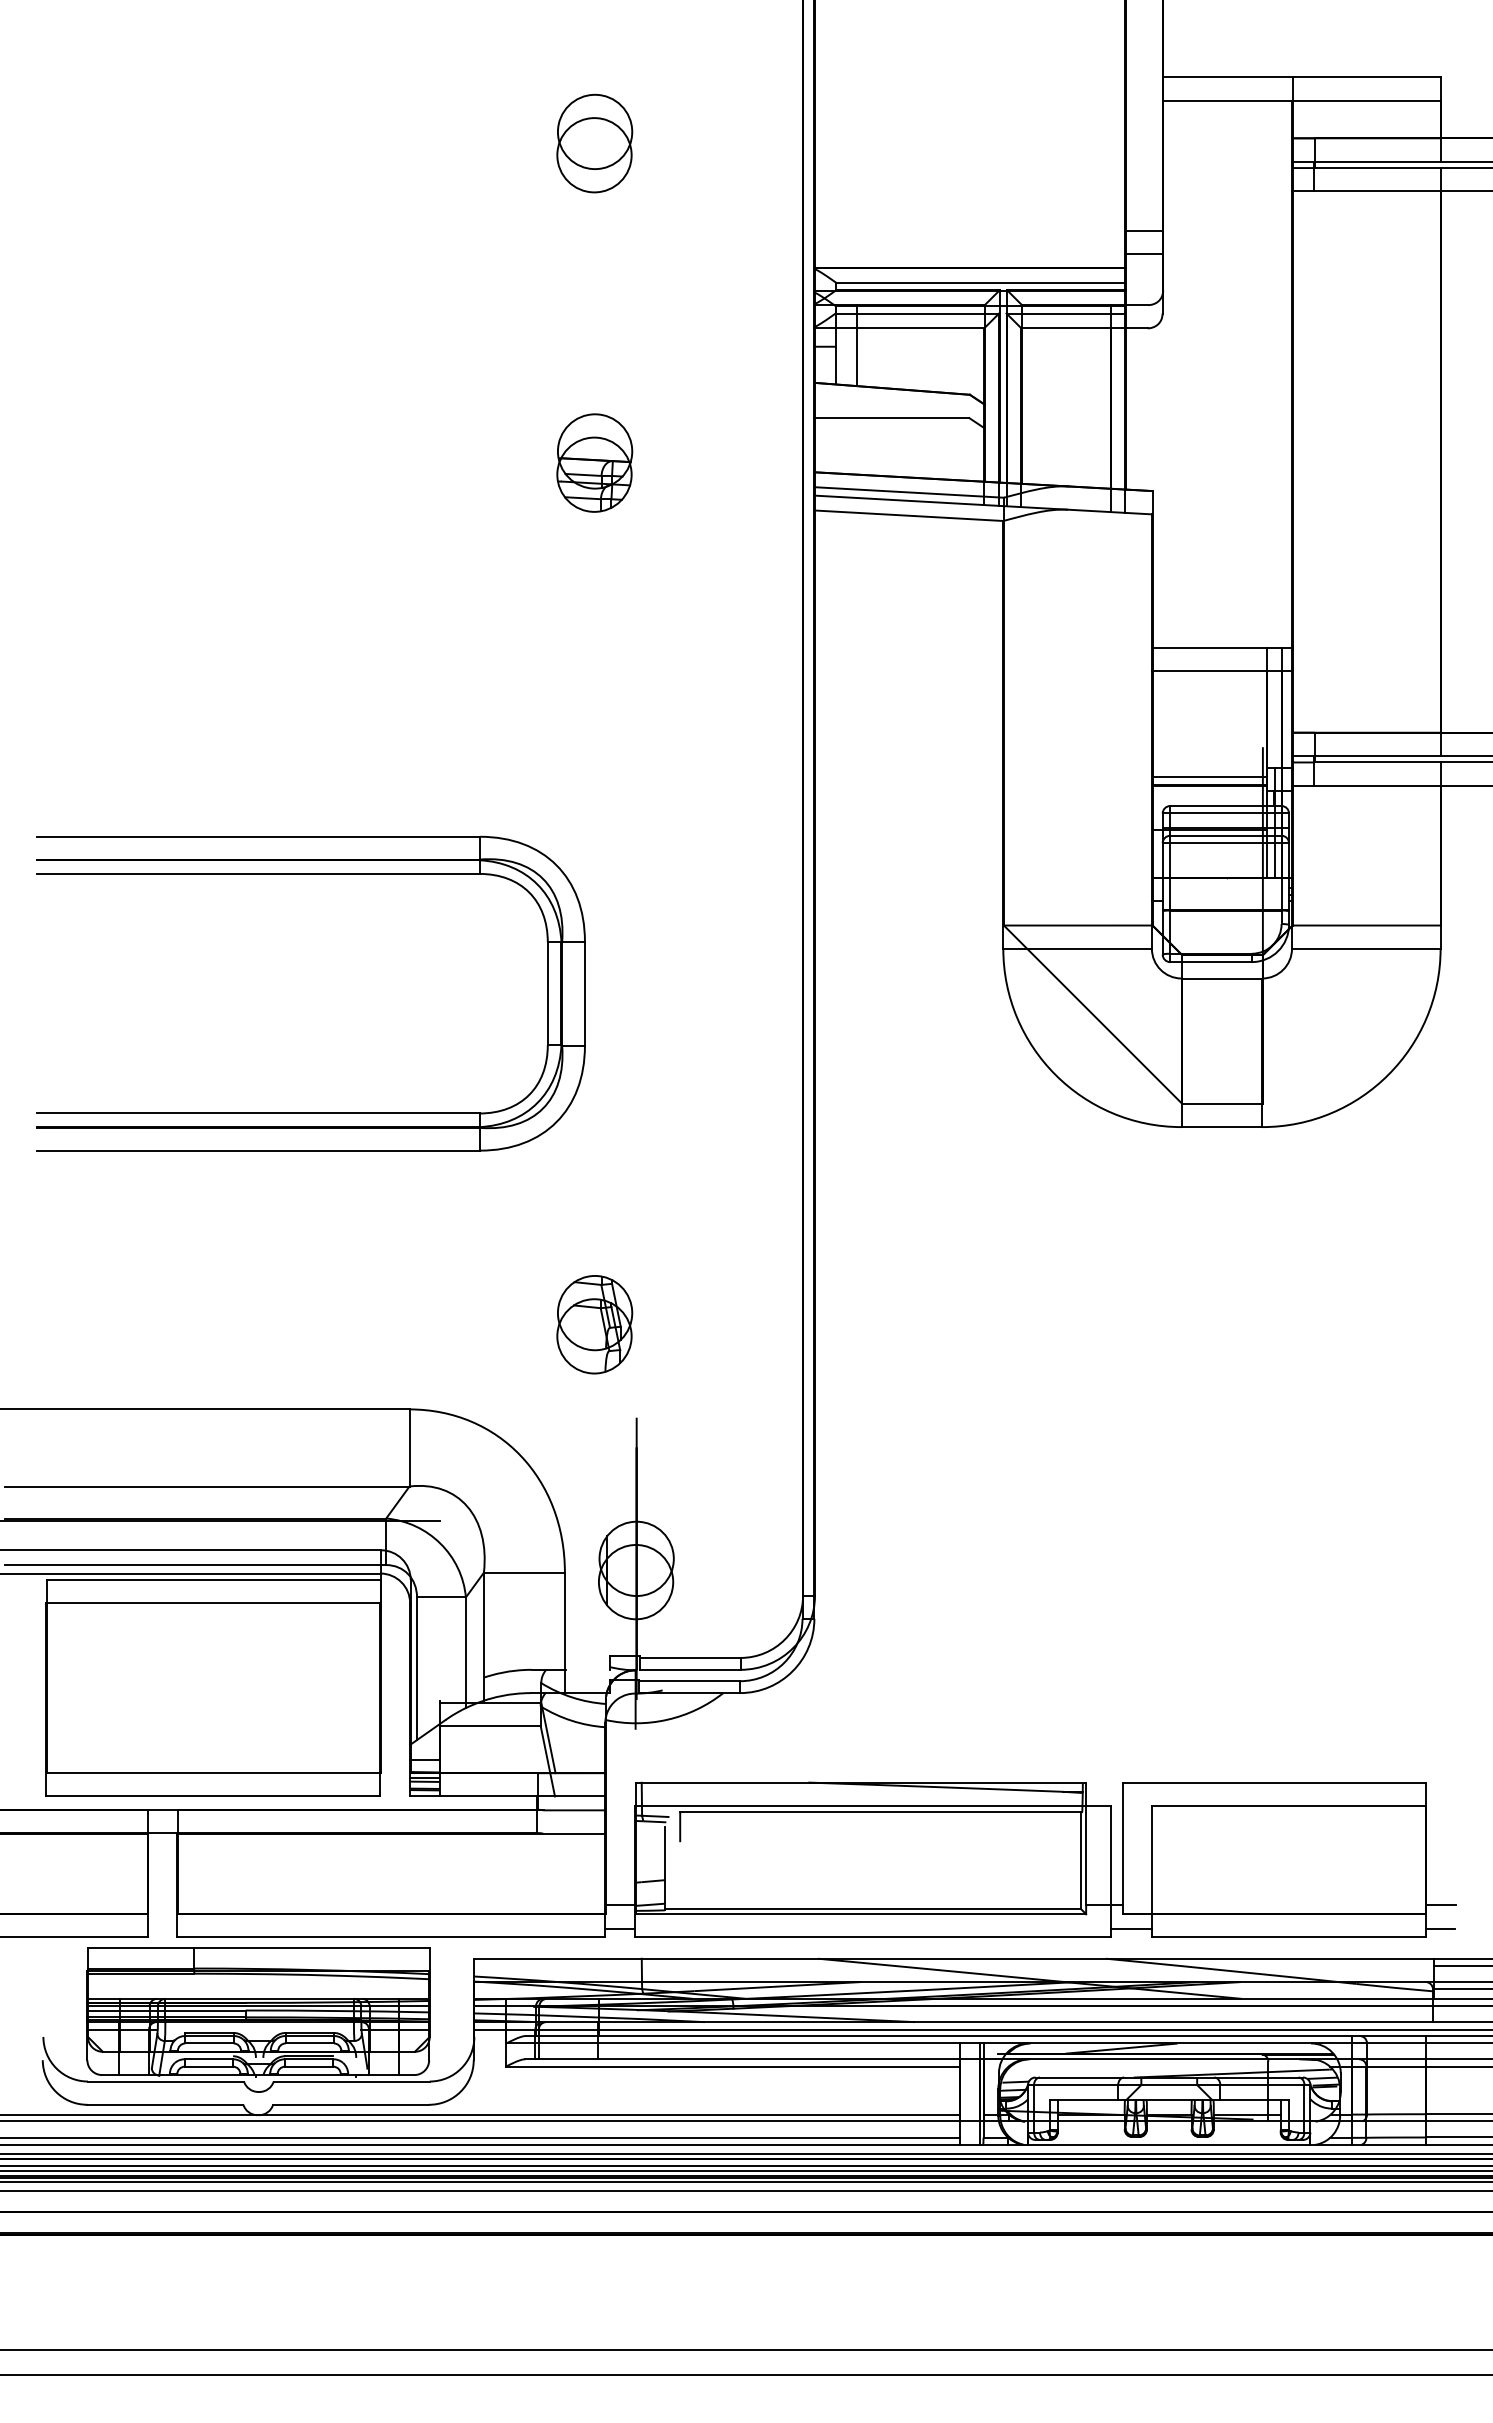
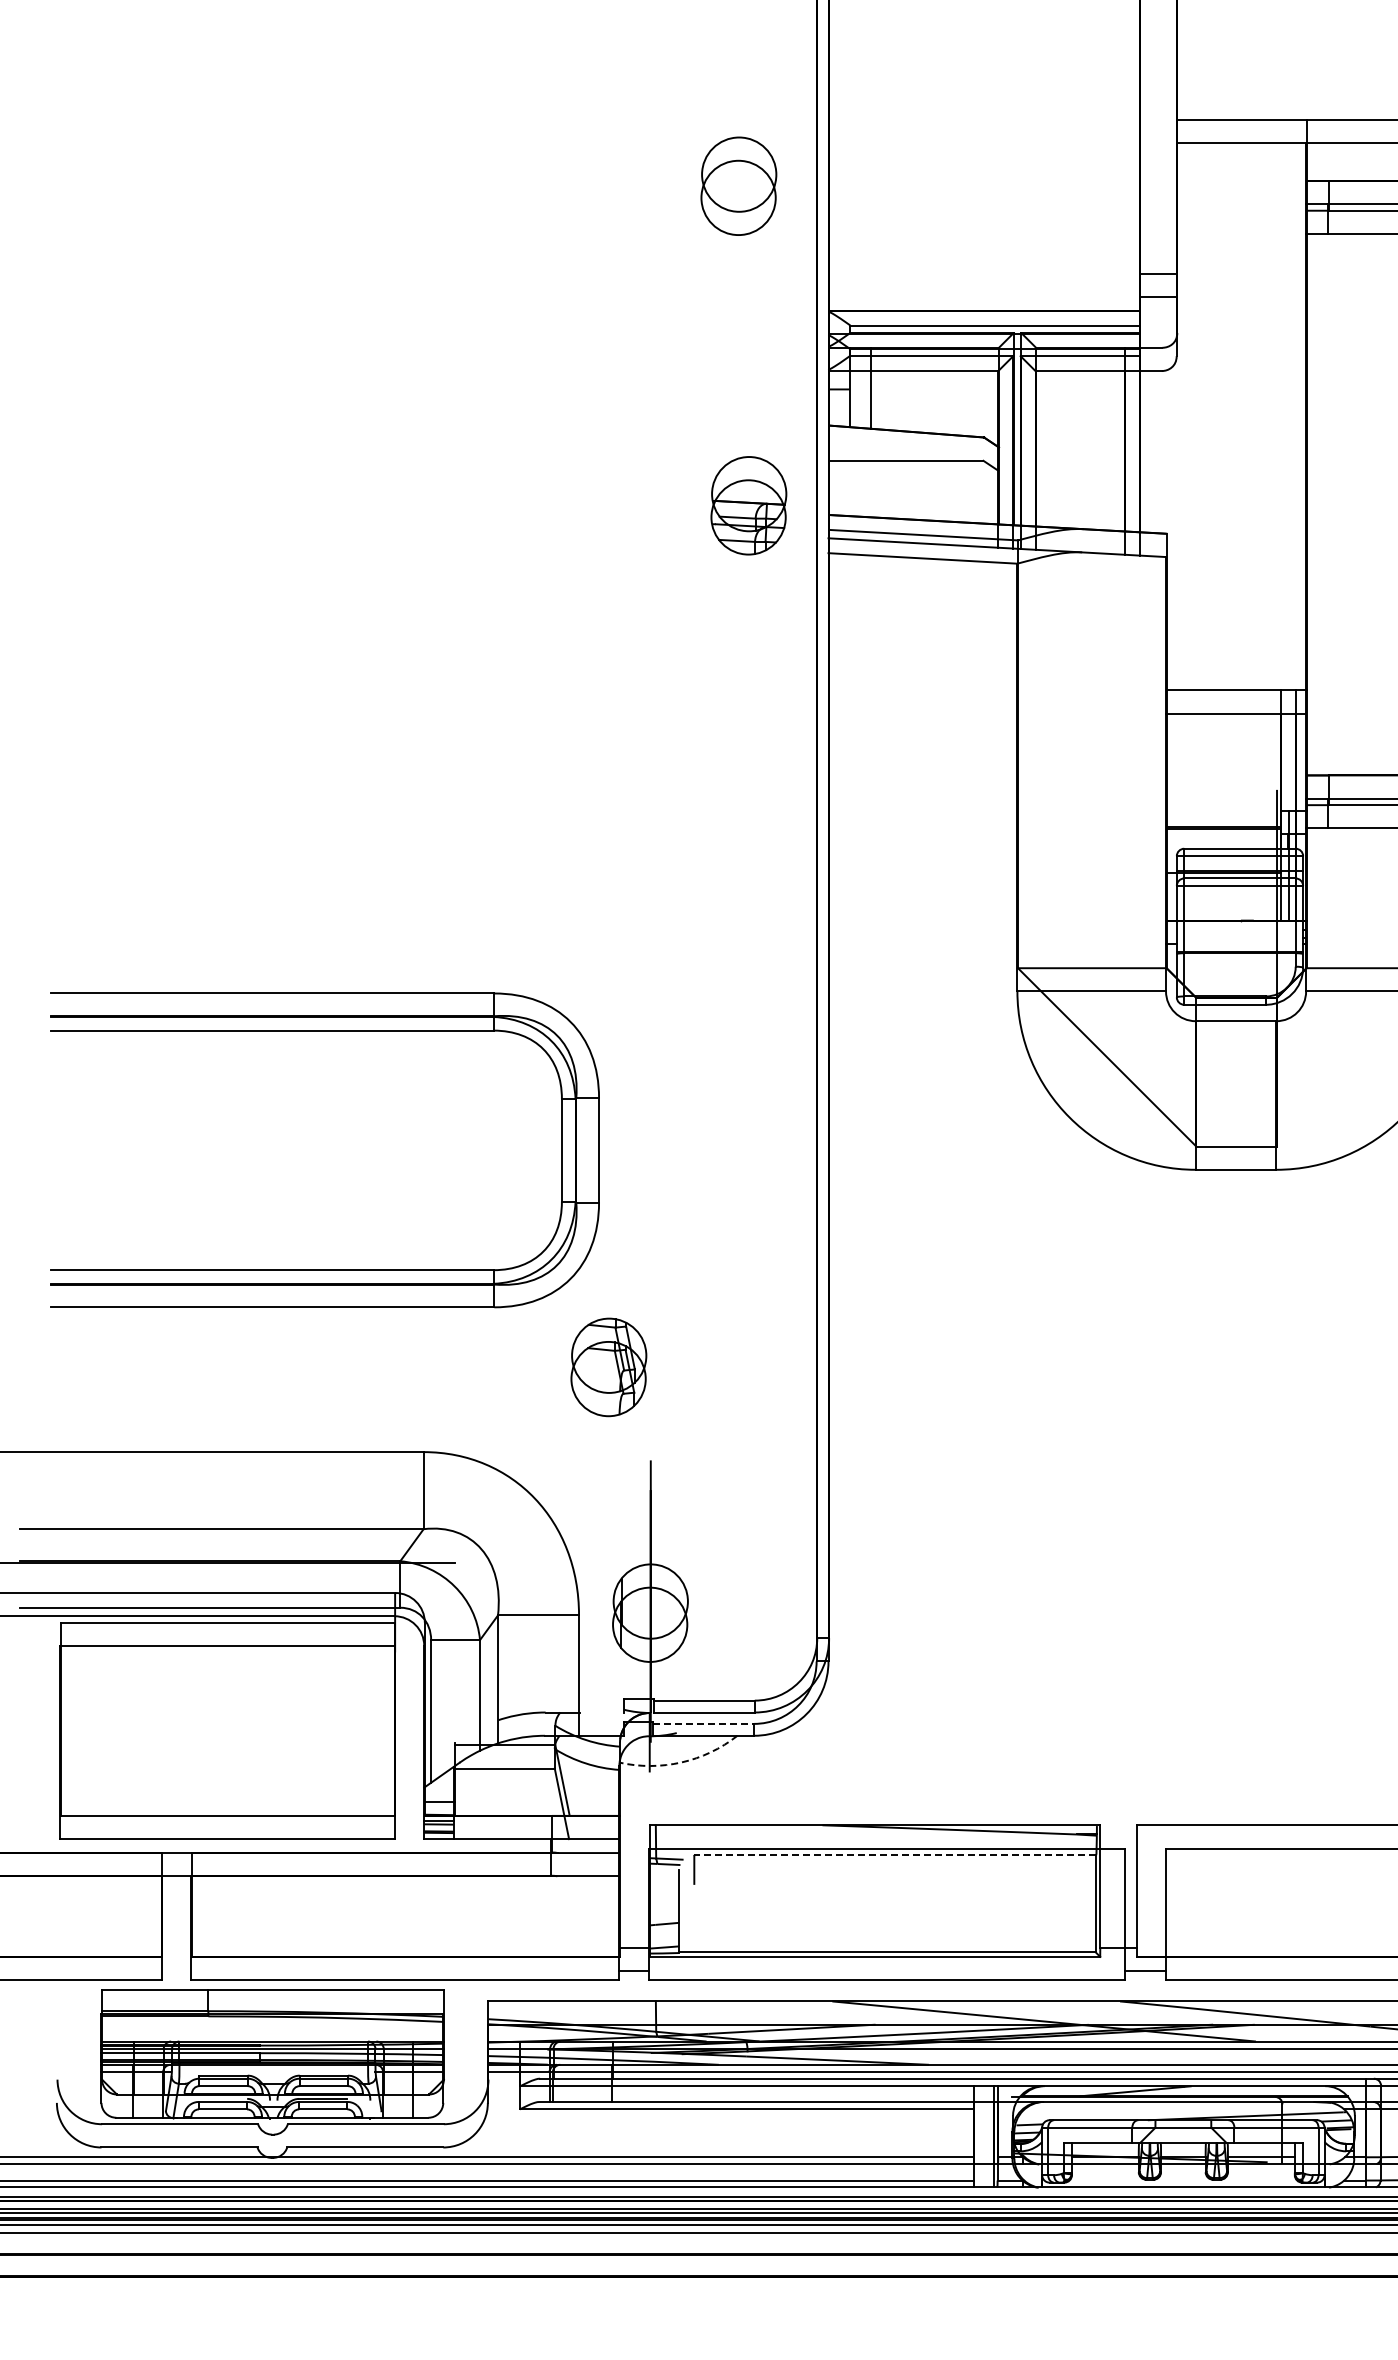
part: (594, 143) -> (738, 186), moved
part: (594, 462) -> (748, 505), moved
line: (1209, 777) -> (1223, 820), removed
part: (310, 874) -> (324, 1031), moved
line: (690, 1681) -> (704, 1724), solid -> dashed
arc: (667, 1719) -> (681, 1762), solid -> dashed
line: (880, 1812) -> (894, 1855), solid -> dashed

